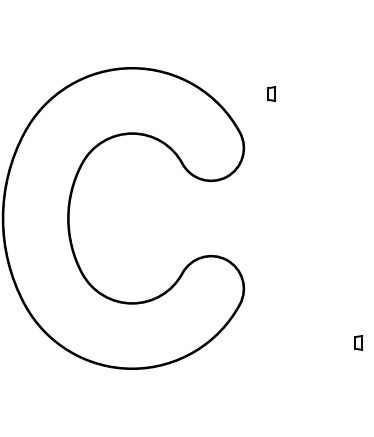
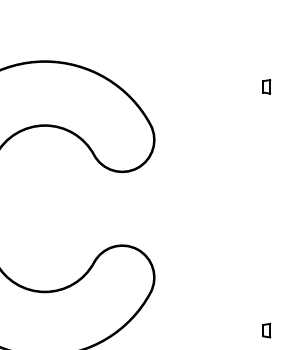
part: (271, 93) -> (266, 86), moved

